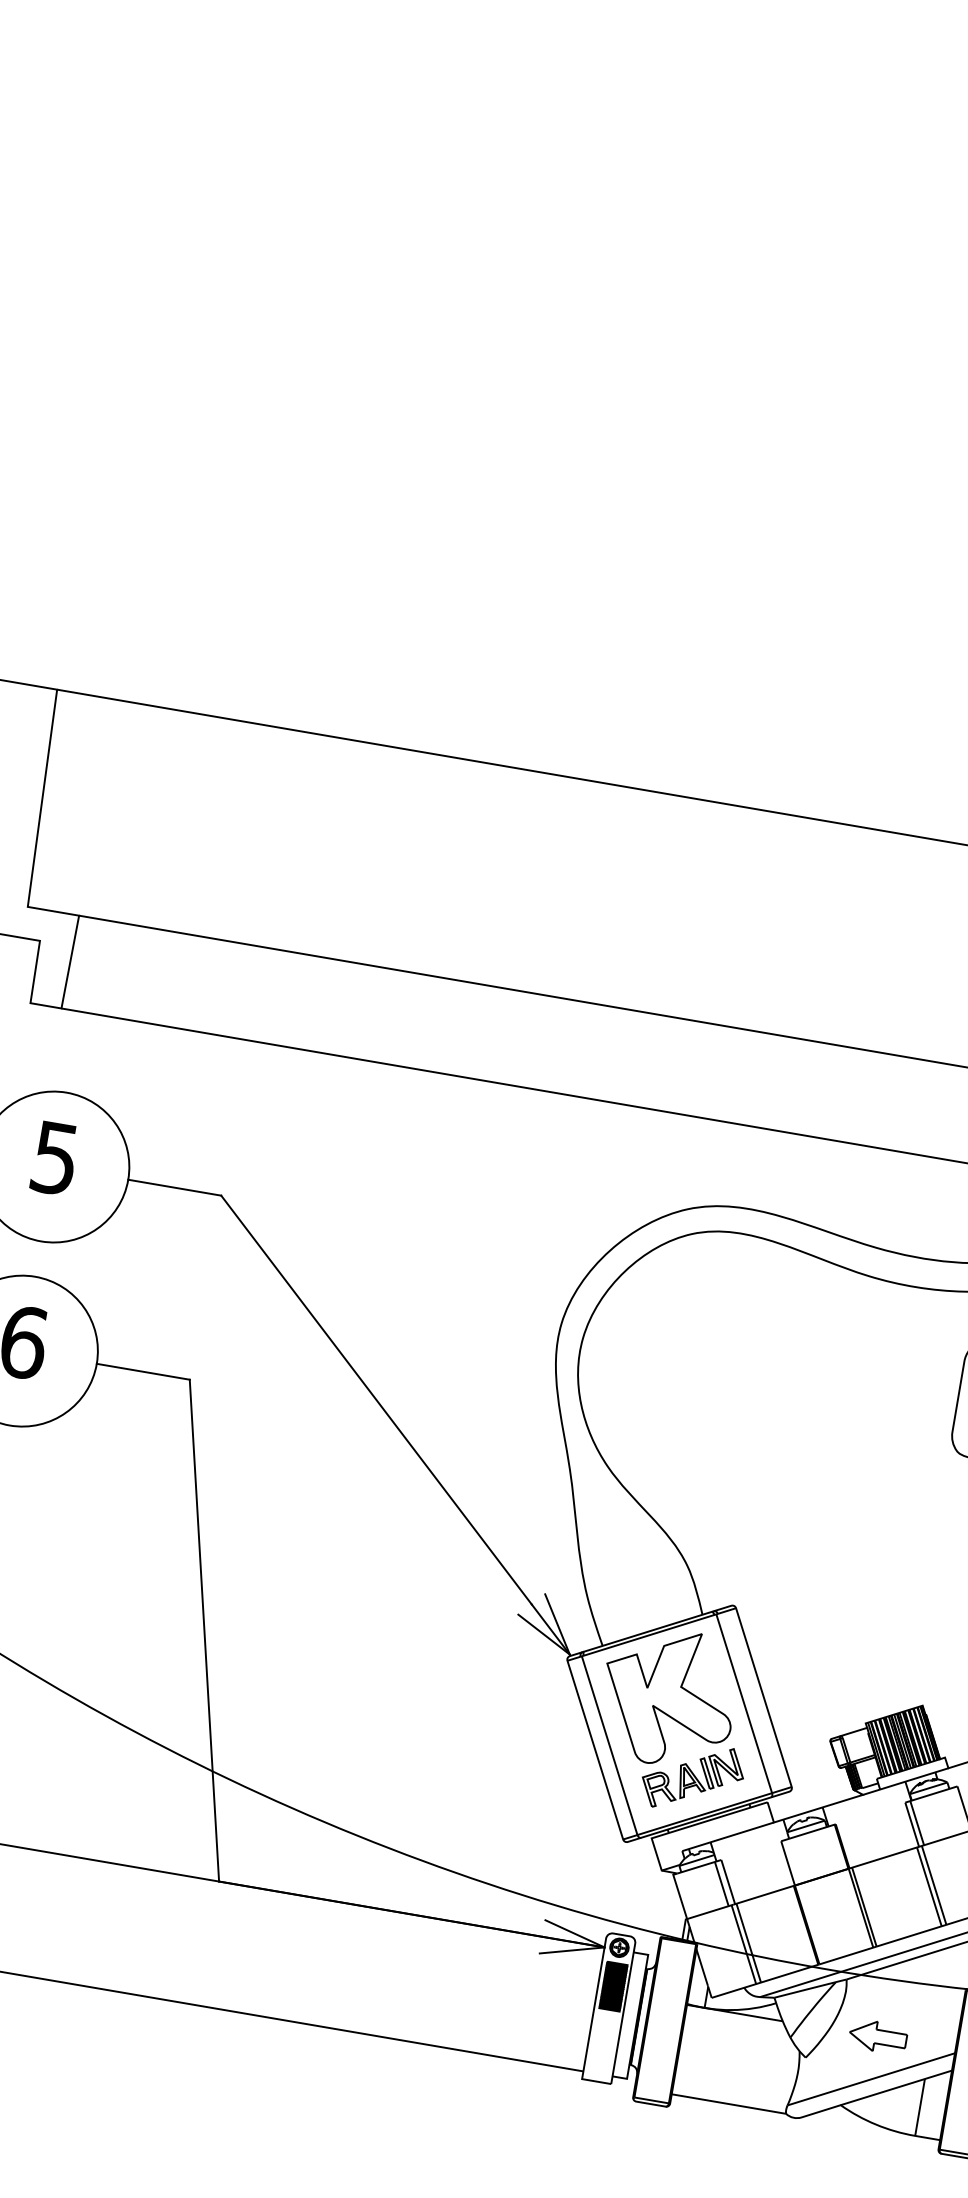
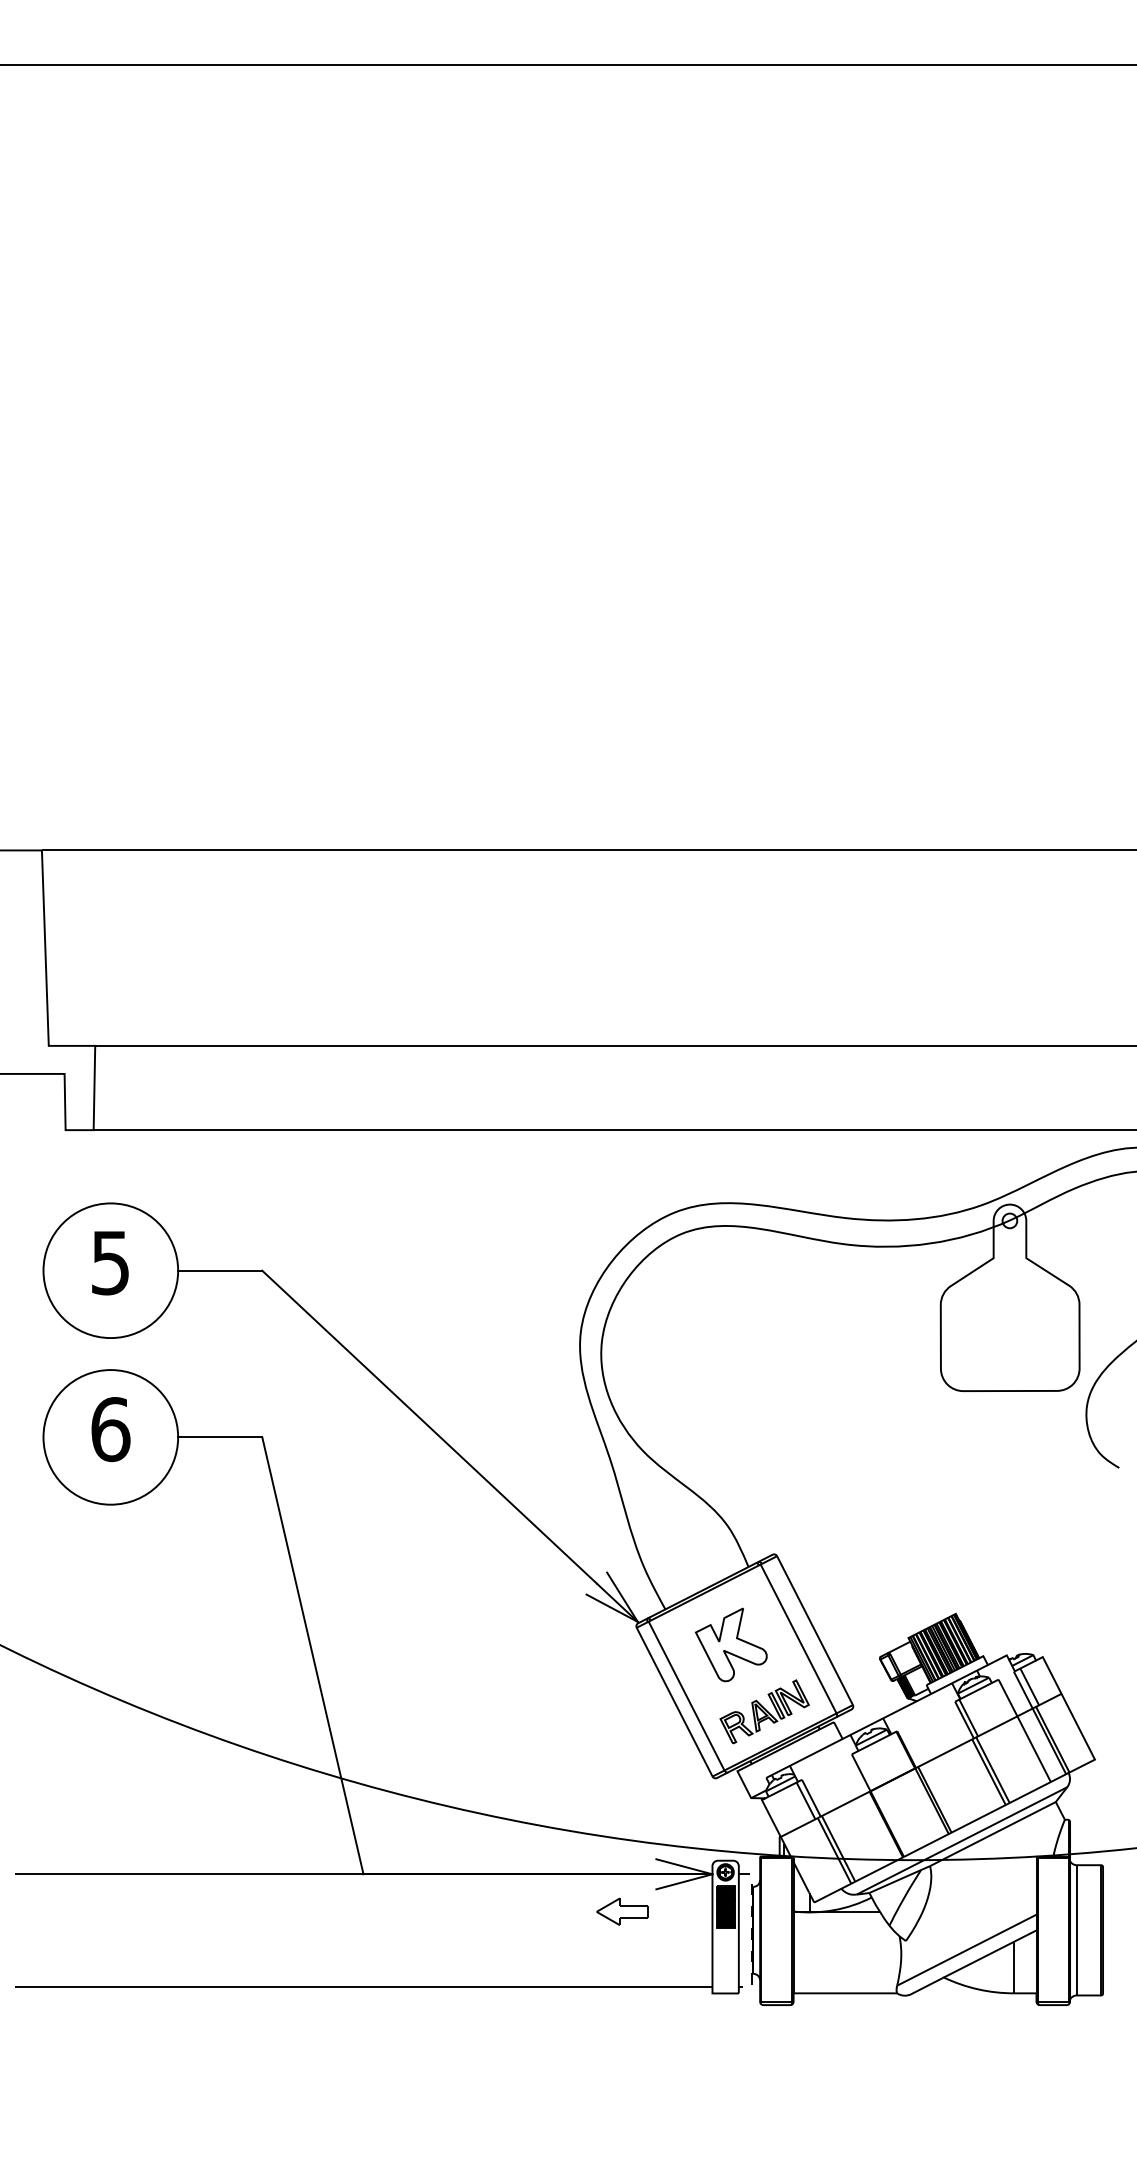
part: (669, 1697) -> (731, 1644), size x0.6
line: (637, 2016) -> (751, 1930), solid -> dashed
part: (878, 2036) -> (622, 1911), moved

